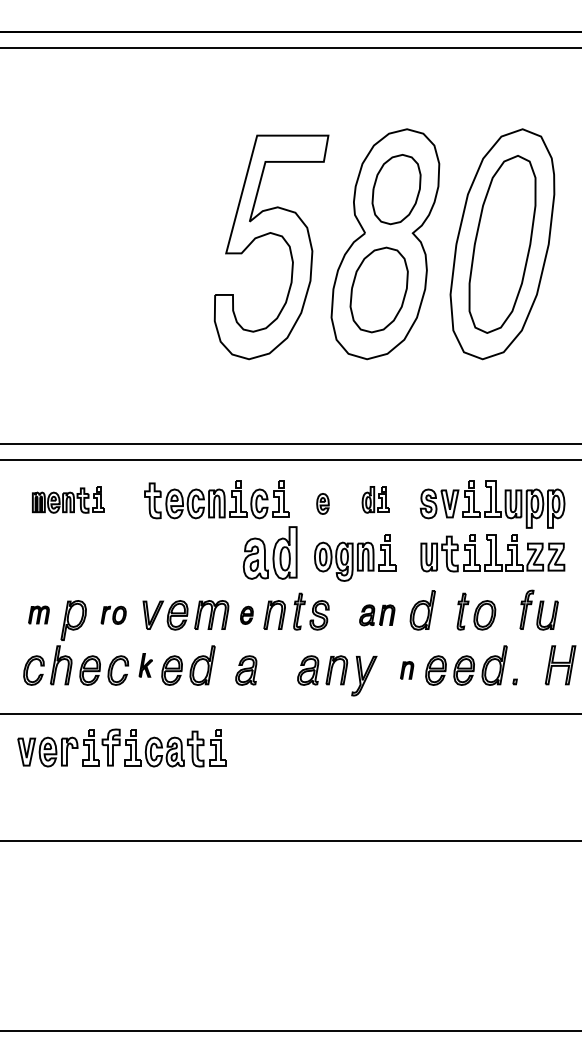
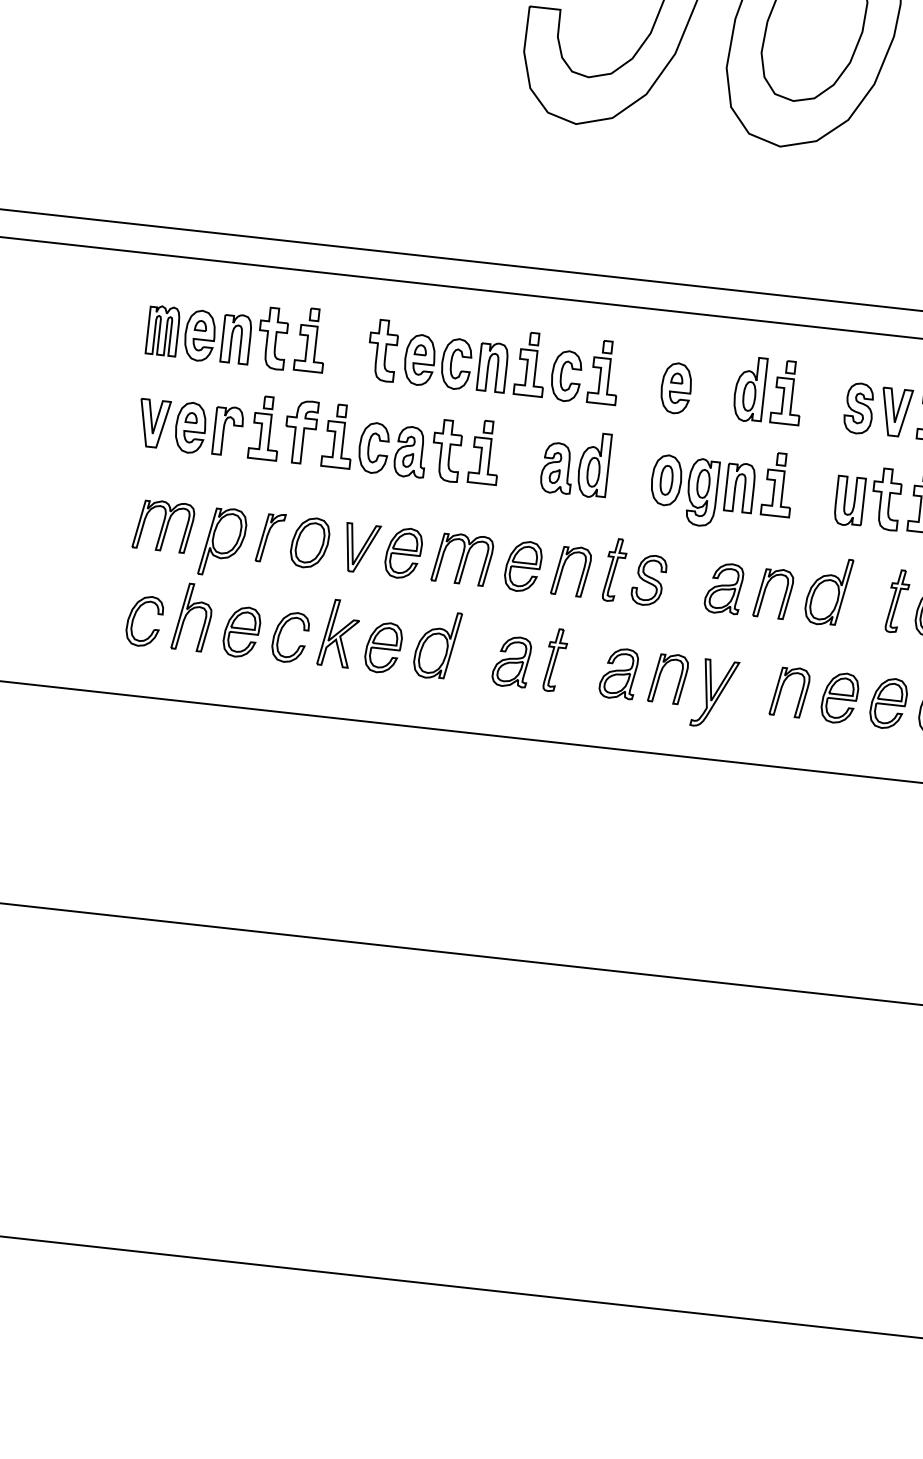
part: (68, 499) -> (237, 332), size x1.43
part: (375, 499) -> (767, 390), size x1.43
part: (322, 503) -> (675, 387), size x1.43
part: (270, 552) -> (576, 462), size x0.71
part: (38, 614) -> (163, 525), size x1.67
part: (113, 615) -> (292, 541), size x1.67
part: (246, 615) -> (522, 566), size x1.67
part: (376, 615) -> (747, 591), size x1.43
part: (145, 665) -> (338, 633), size x1.67
part: (271, 666) -> (556, 659), added
part: (406, 670) -> (788, 692), size x1.67
part: (121, 747) -> (318, 433), moved

